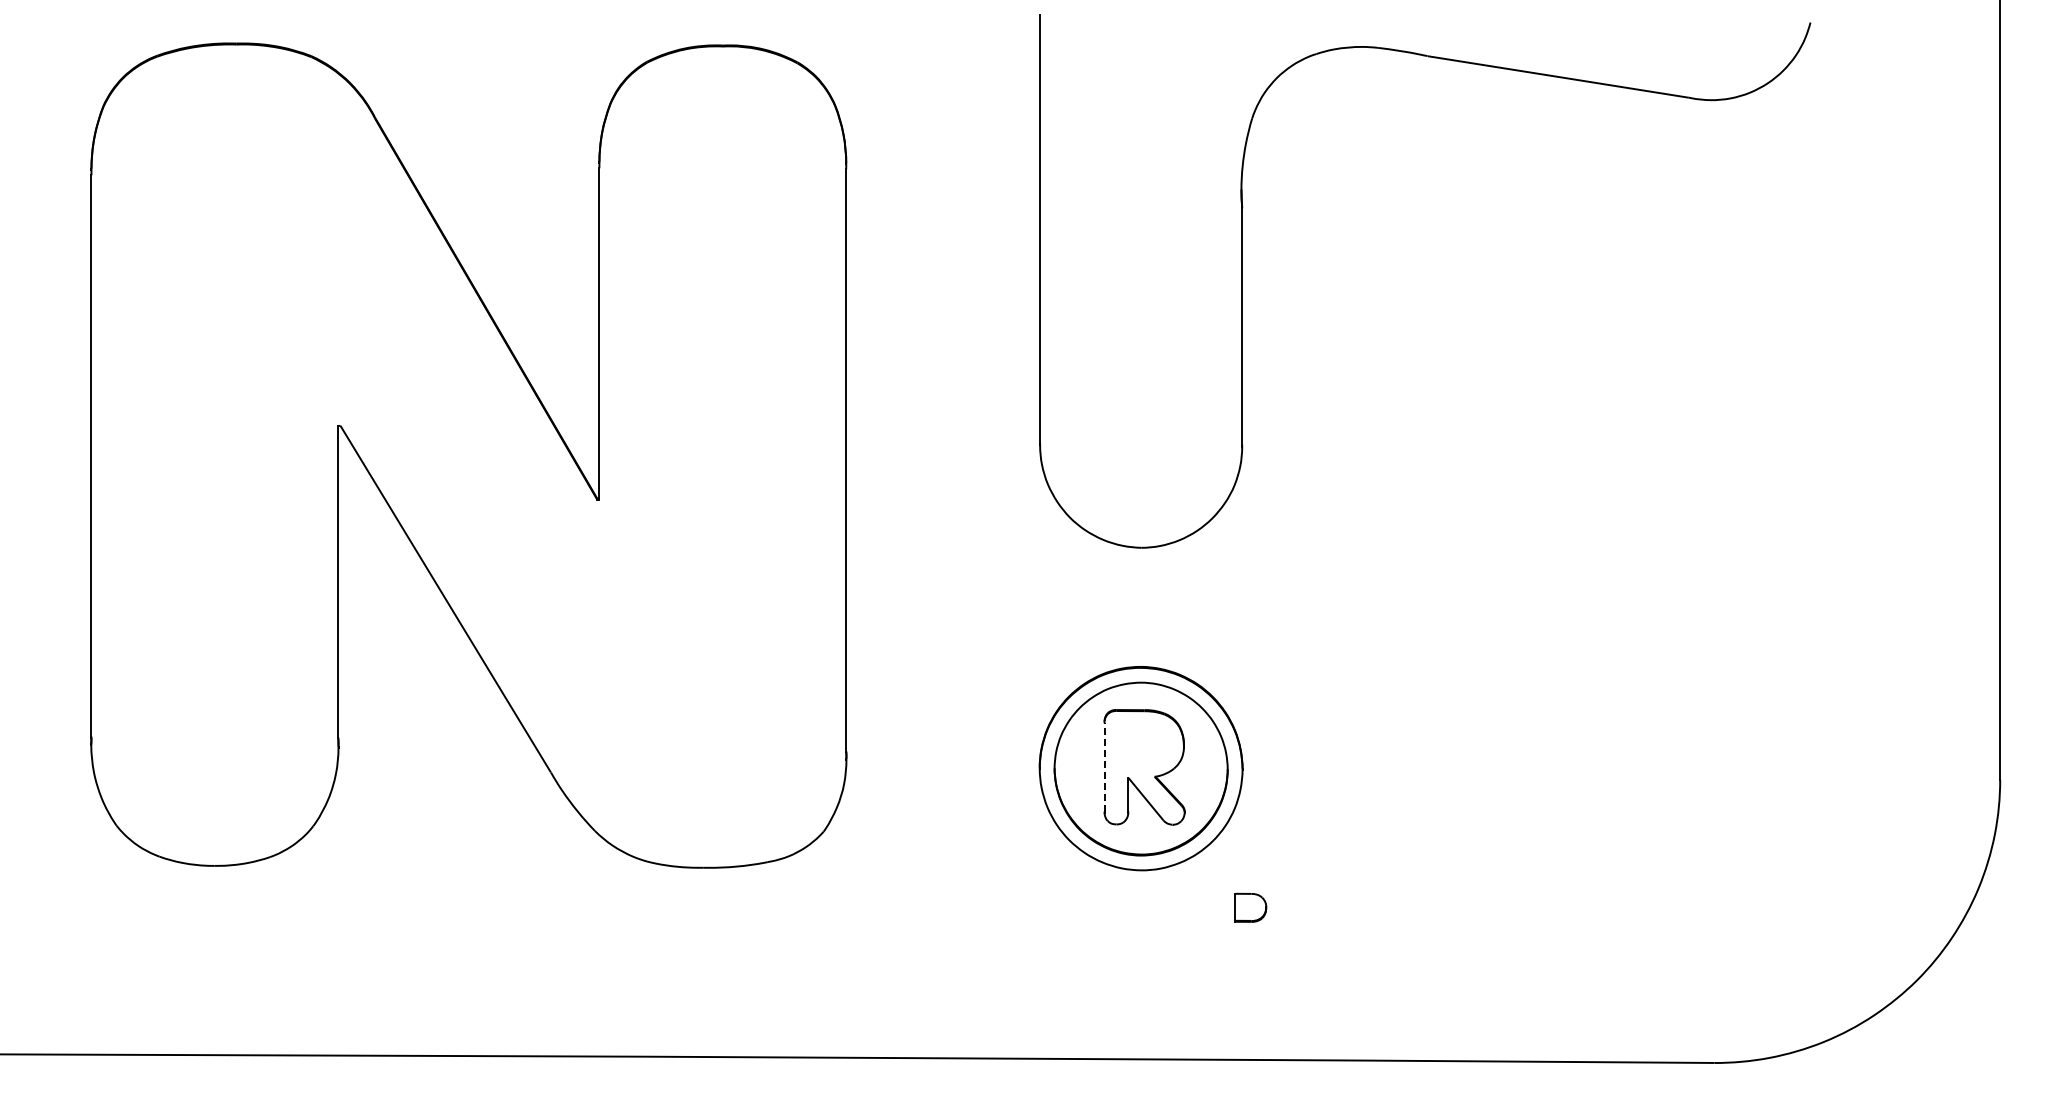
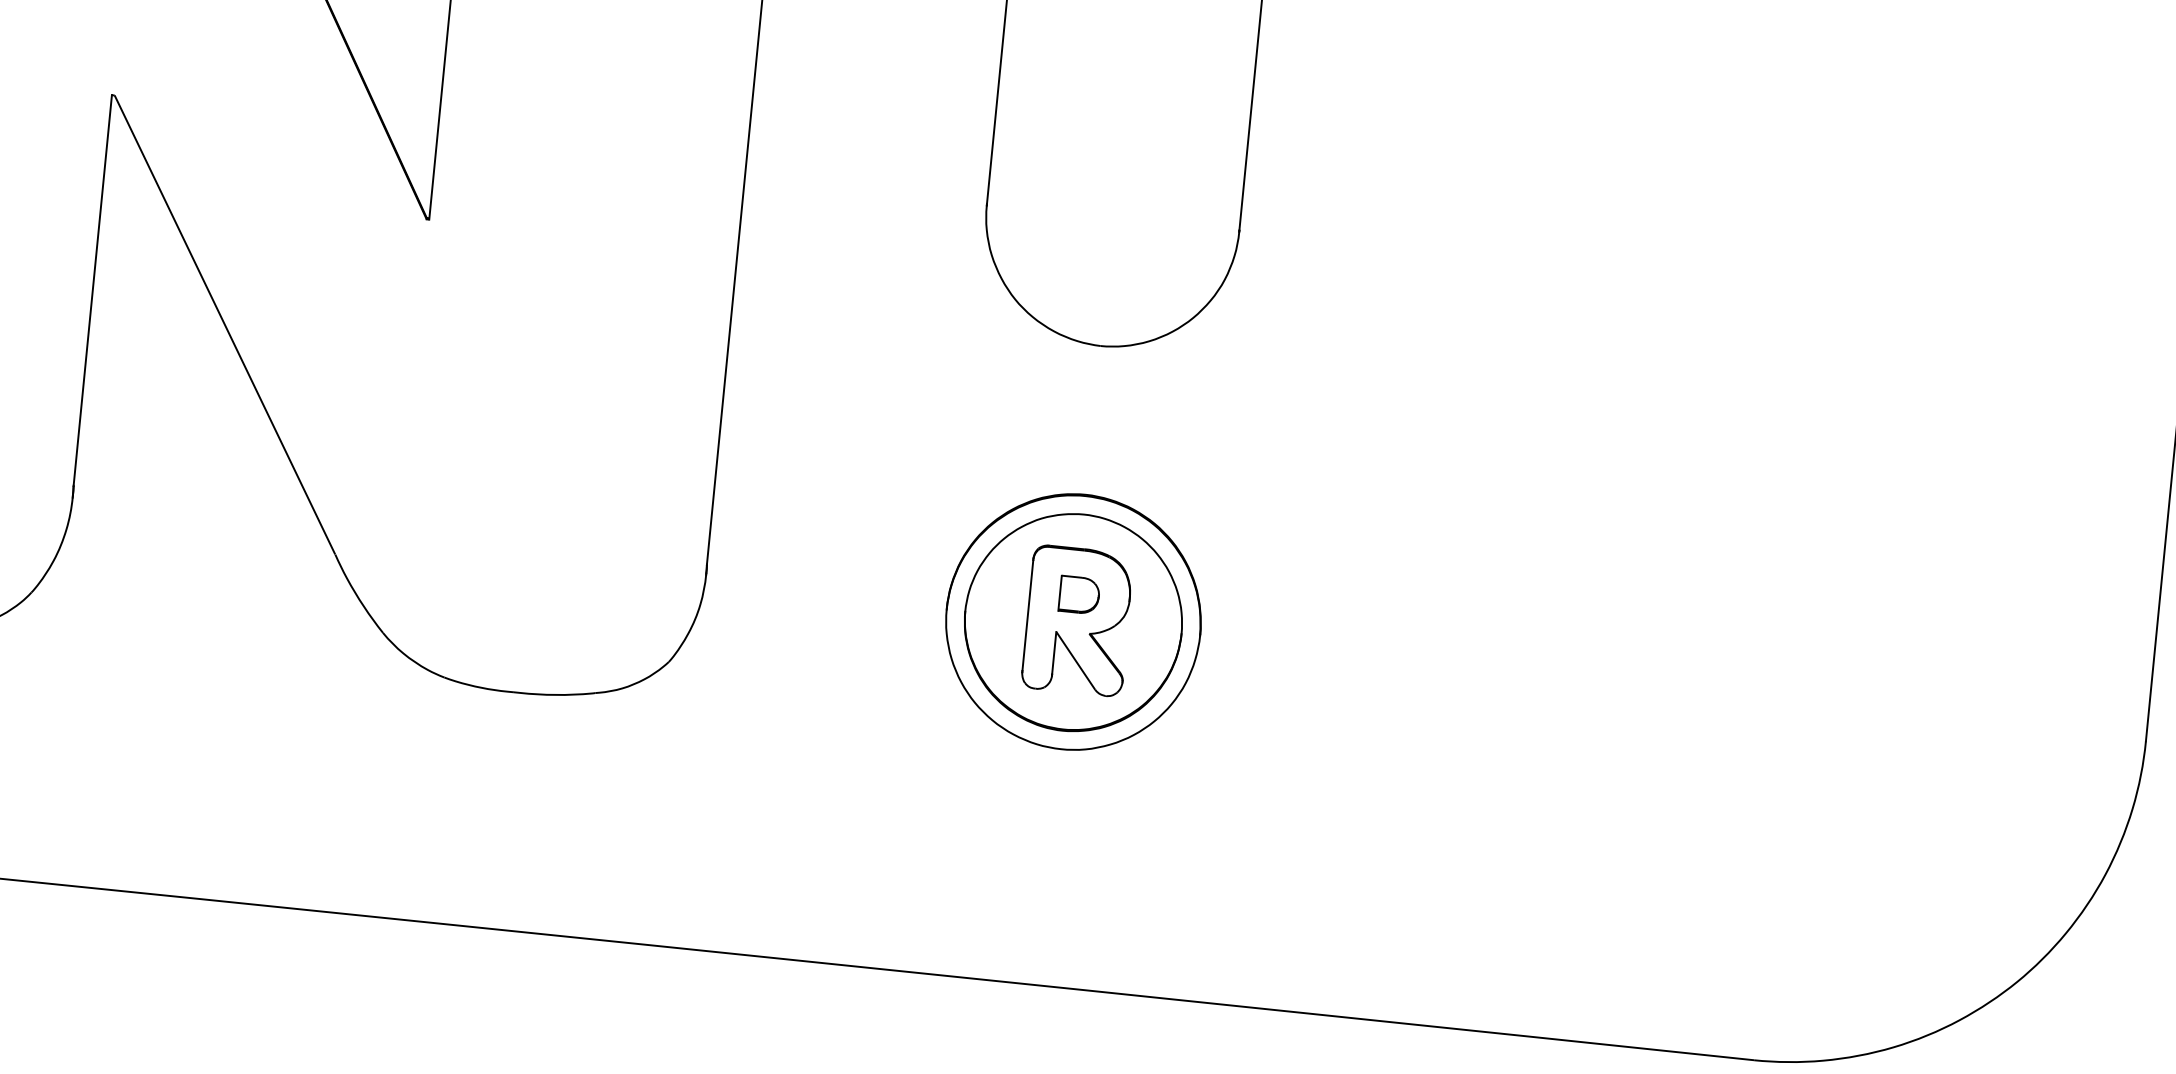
line: (1104, 767) -> (1027, 616), dashed -> solid
part: (1250, 907) -> (1079, 594), moved

